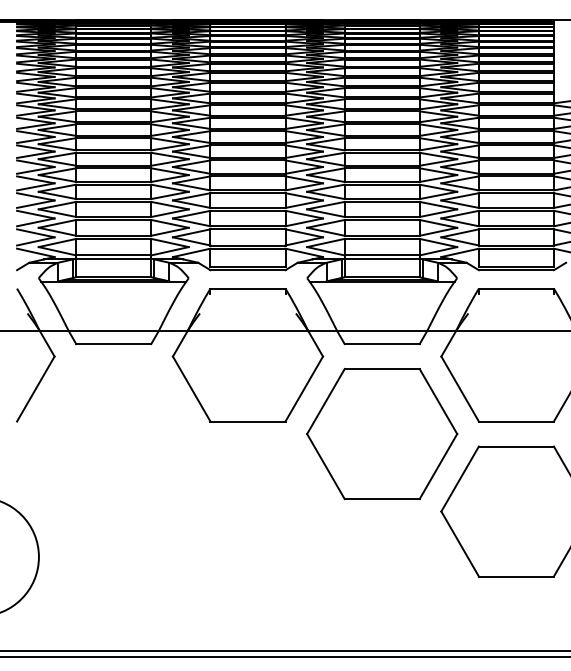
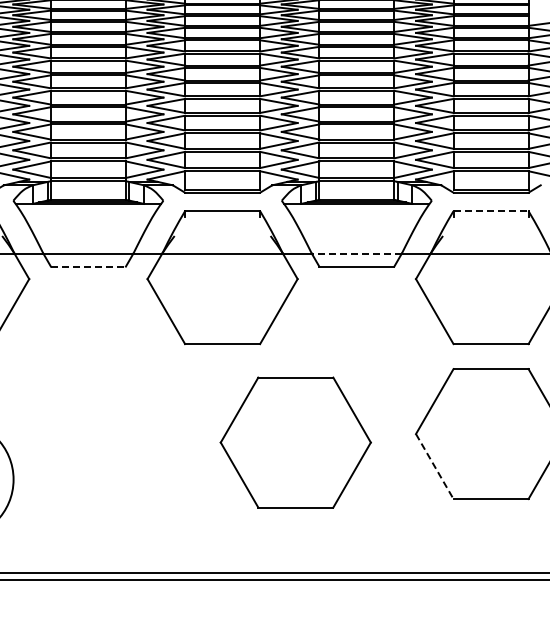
line: (516, 288) -> (491, 211), solid -> dashed
line: (381, 330) -> (356, 253), solid -> dashed
line: (113, 344) -> (88, 267), solid -> dashed
part: (382, 434) -> (296, 443), moved
line: (460, 544) -> (435, 467), solid -> dashed

